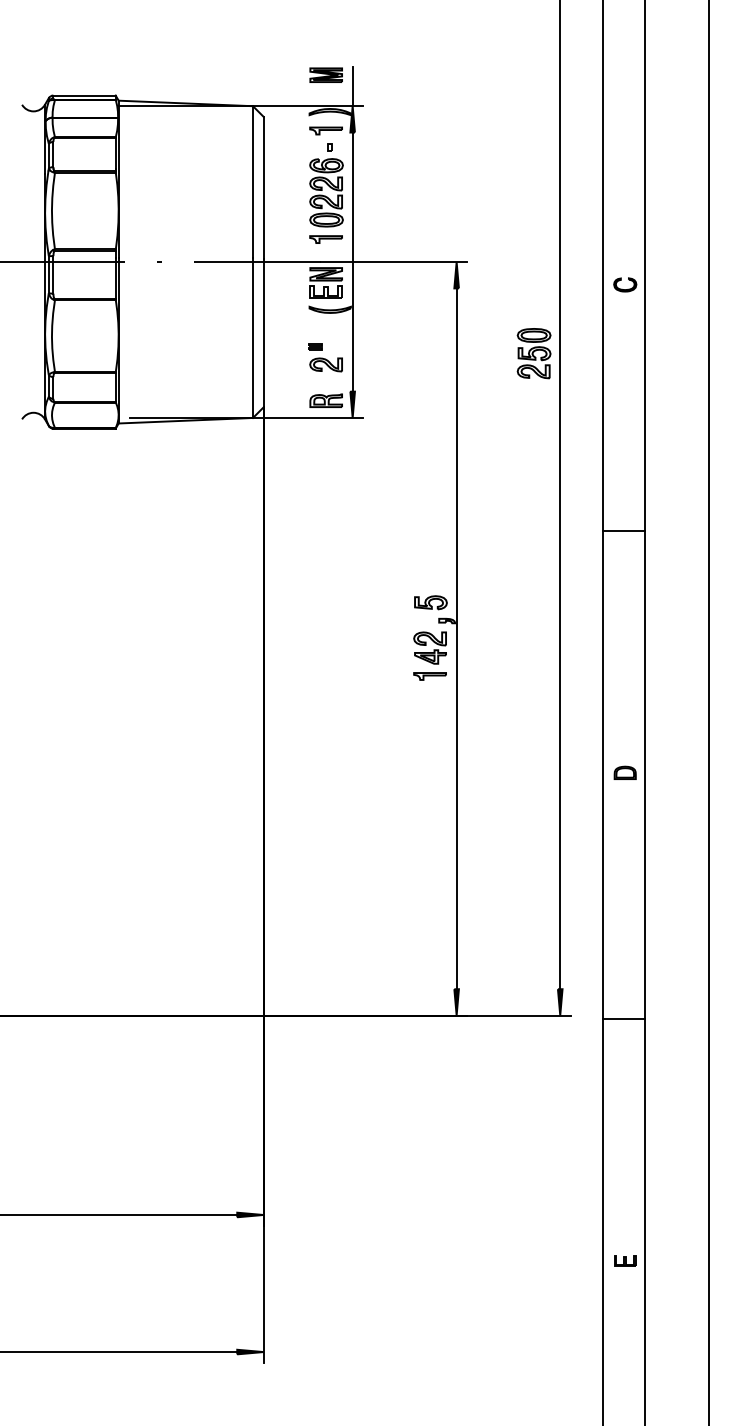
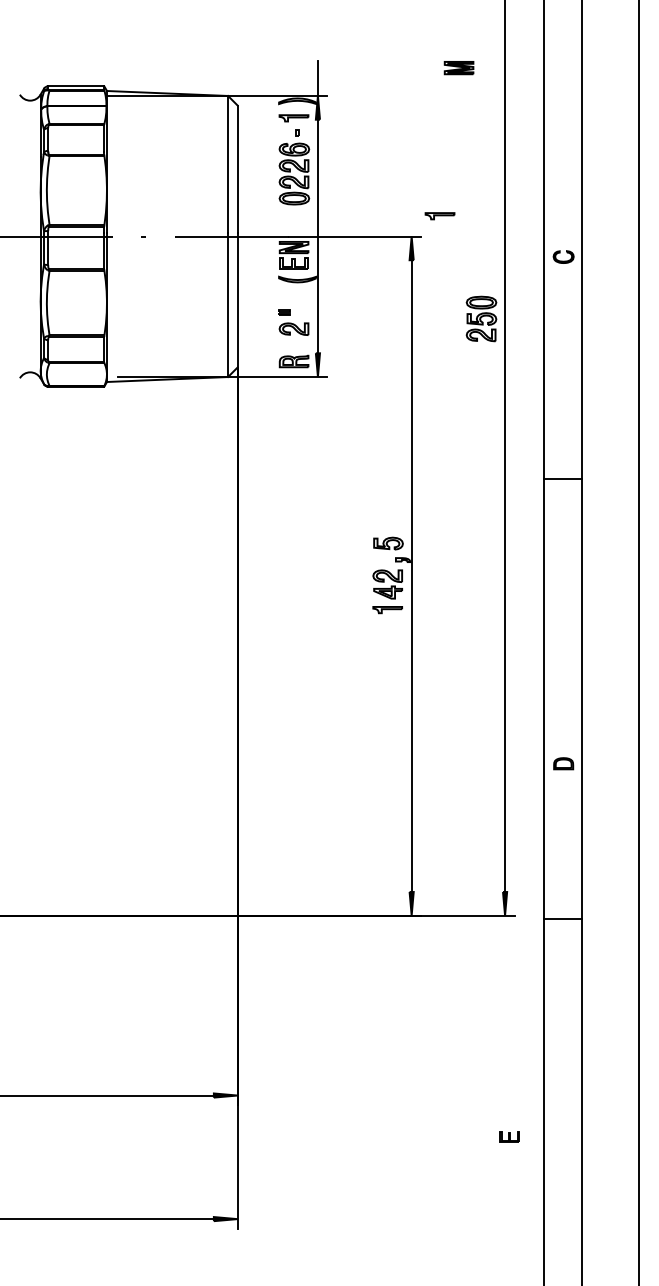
part: (325, 74) -> (458, 67), moved
part: (325, 239) -> (439, 216), moved
part: (624, 772) -> (562, 763), moved
part: (625, 1260) -> (509, 1136), moved

